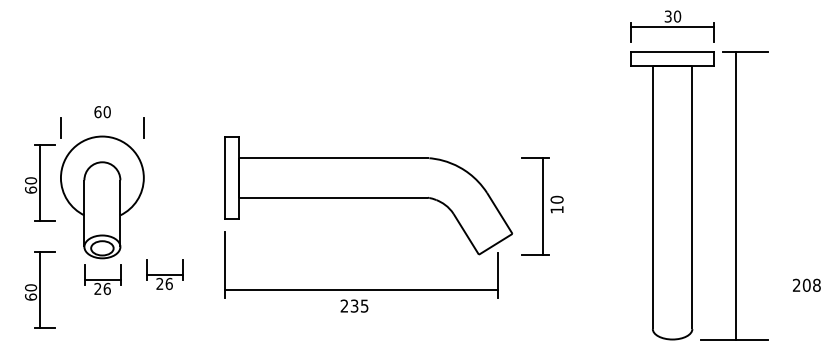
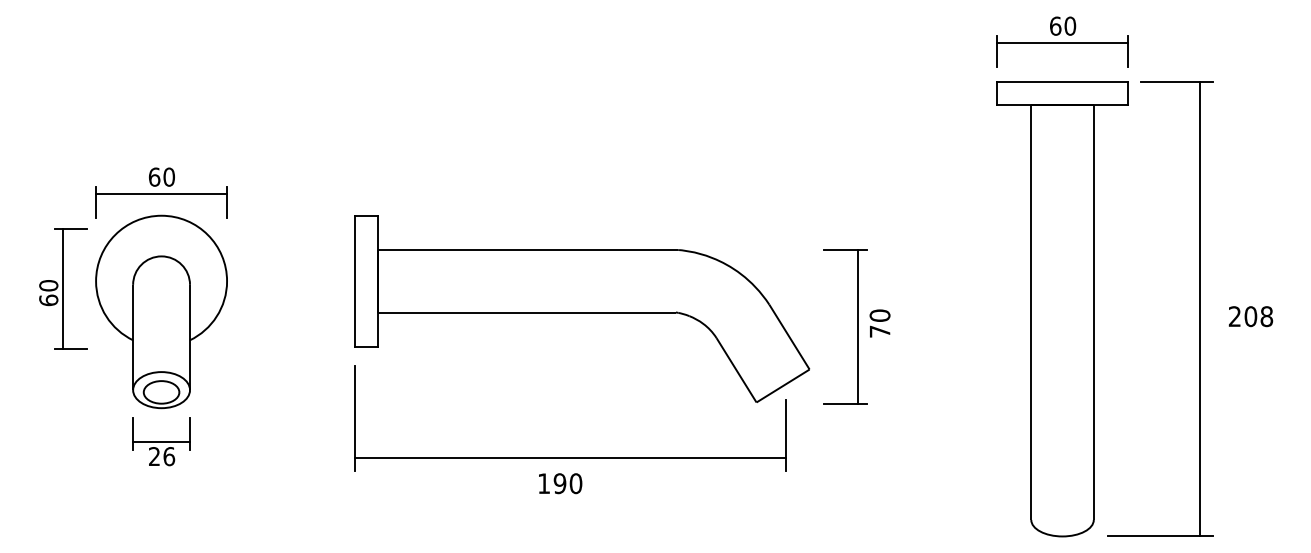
text: (667, 16) -> (1054, 26), 30 -> 60
line: (101, 122) -> (160, 193), added
line: (735, 195) -> (1199, 308), moved
text: (556, 209) -> (879, 331), 10 -> 70
part: (164, 274) -> (259, 433), removed
text: (806, 284) -> (1250, 315), moved
part: (40, 289) -> (63, 457), removed
text: (354, 305) -> (559, 482), 235 -> 190

